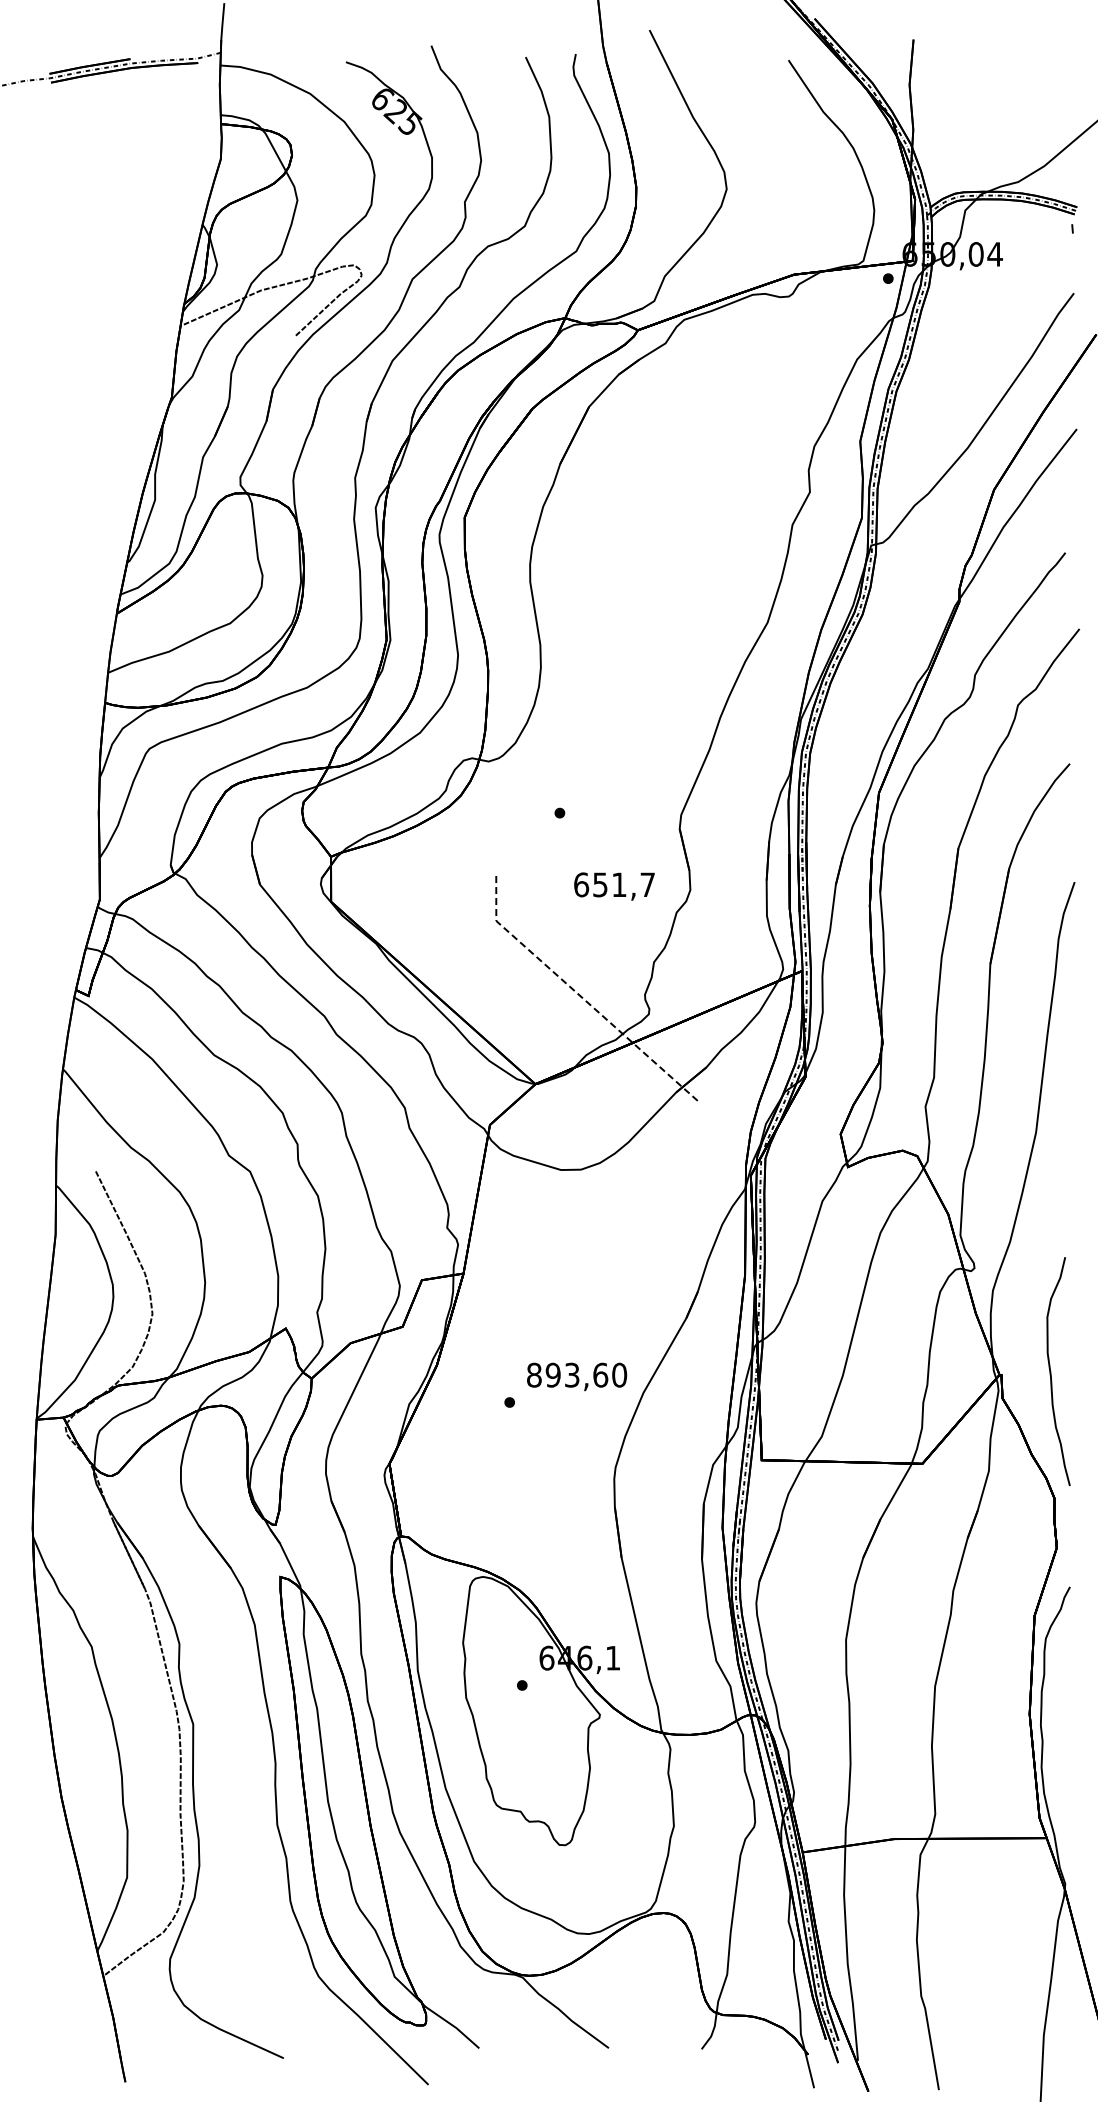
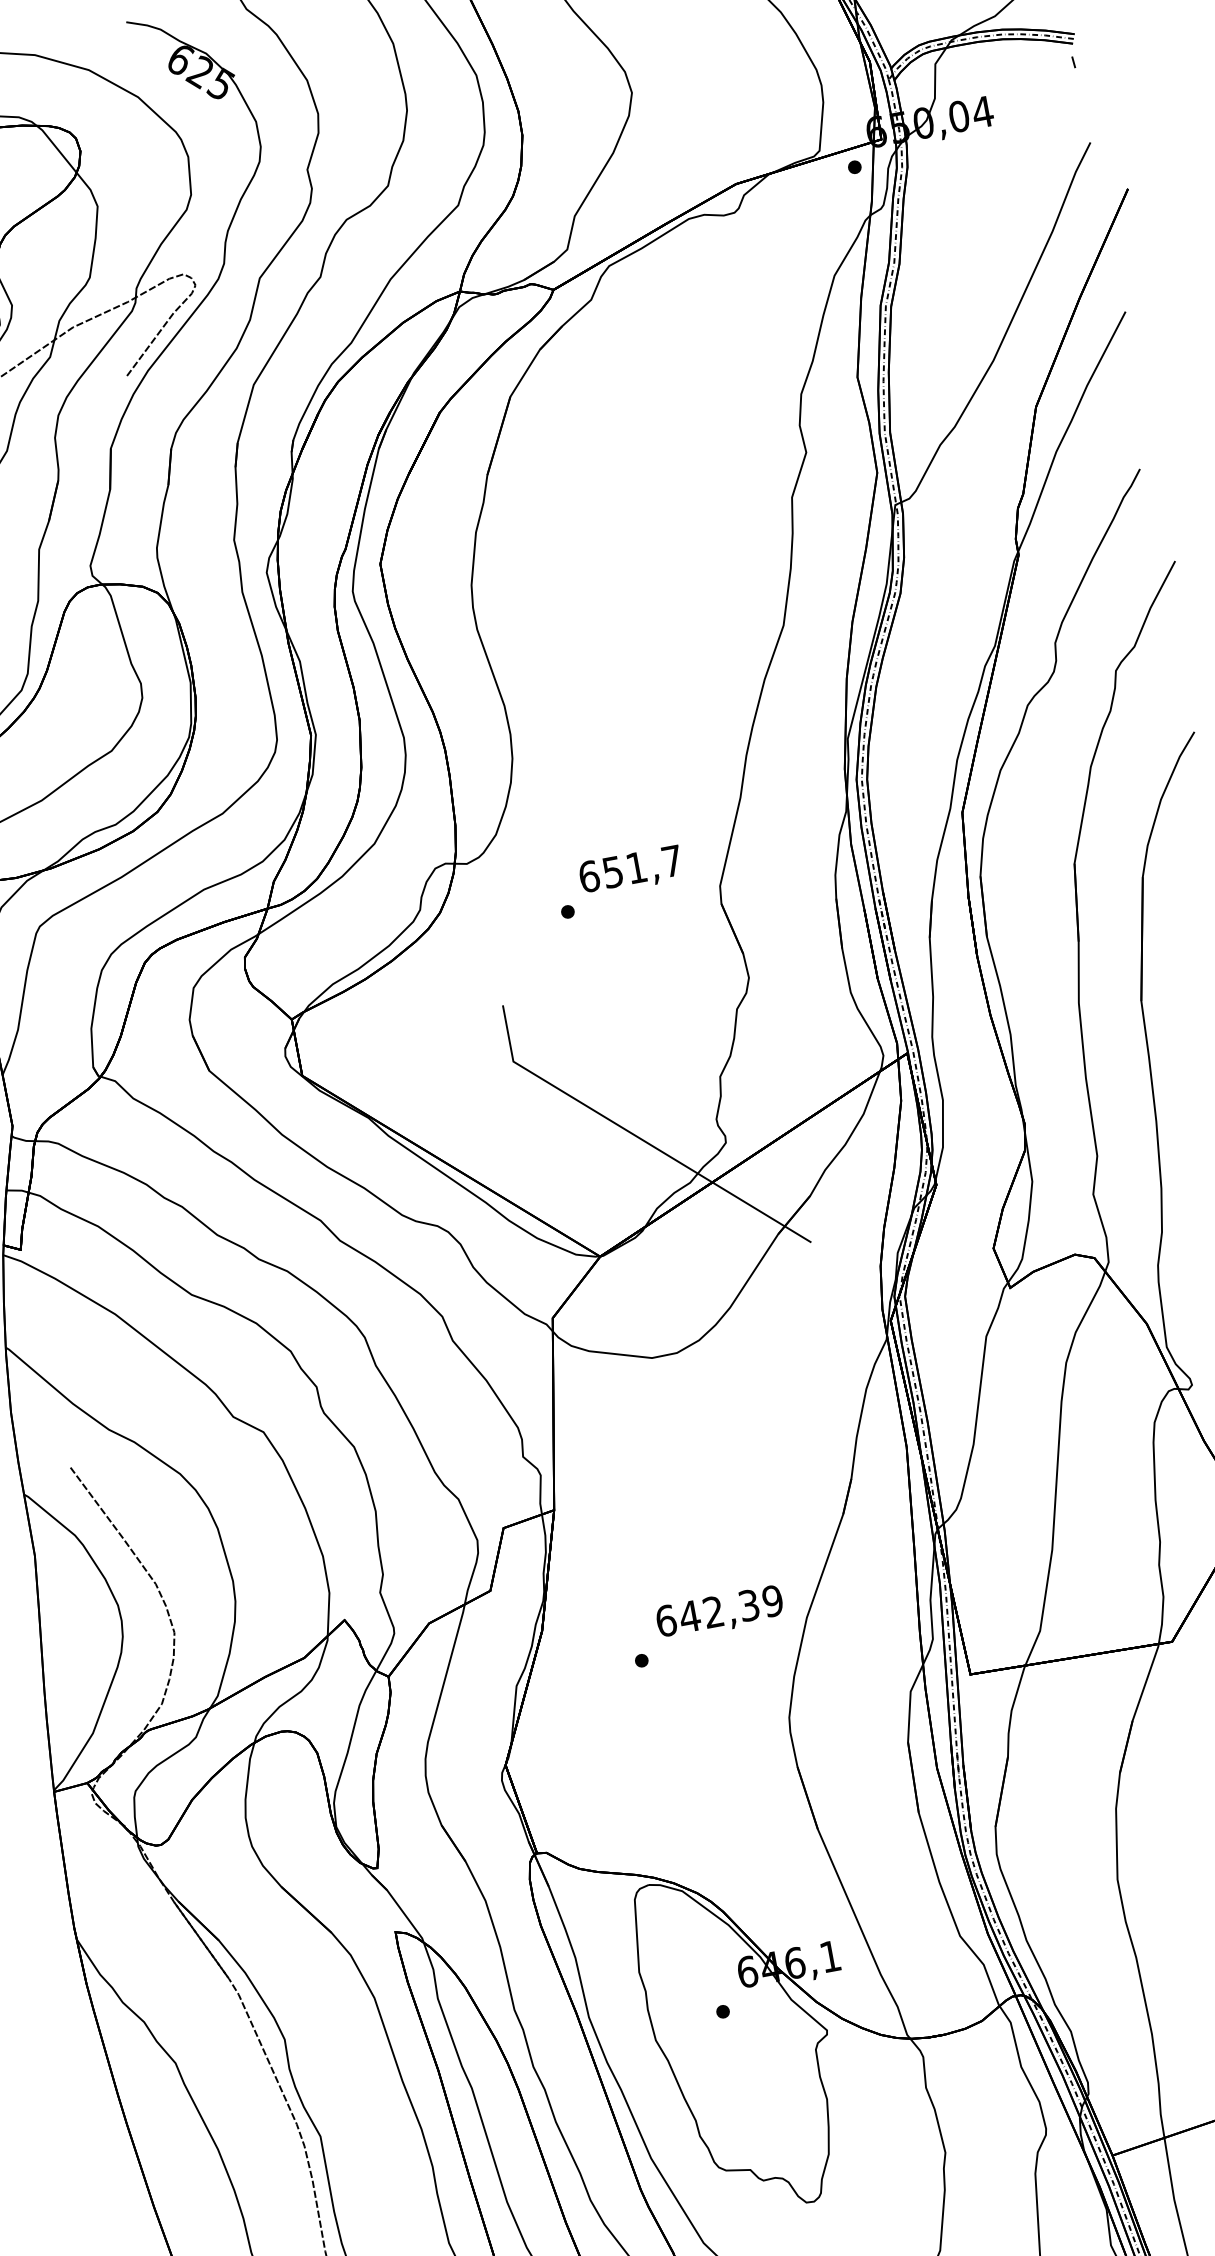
text: (614, 886) -> (630, 870), moved
line: (581, 997) -> (637, 1137), dashed -> solid
text: (577, 1374) -> (720, 1609), 893,60 -> 642,39

